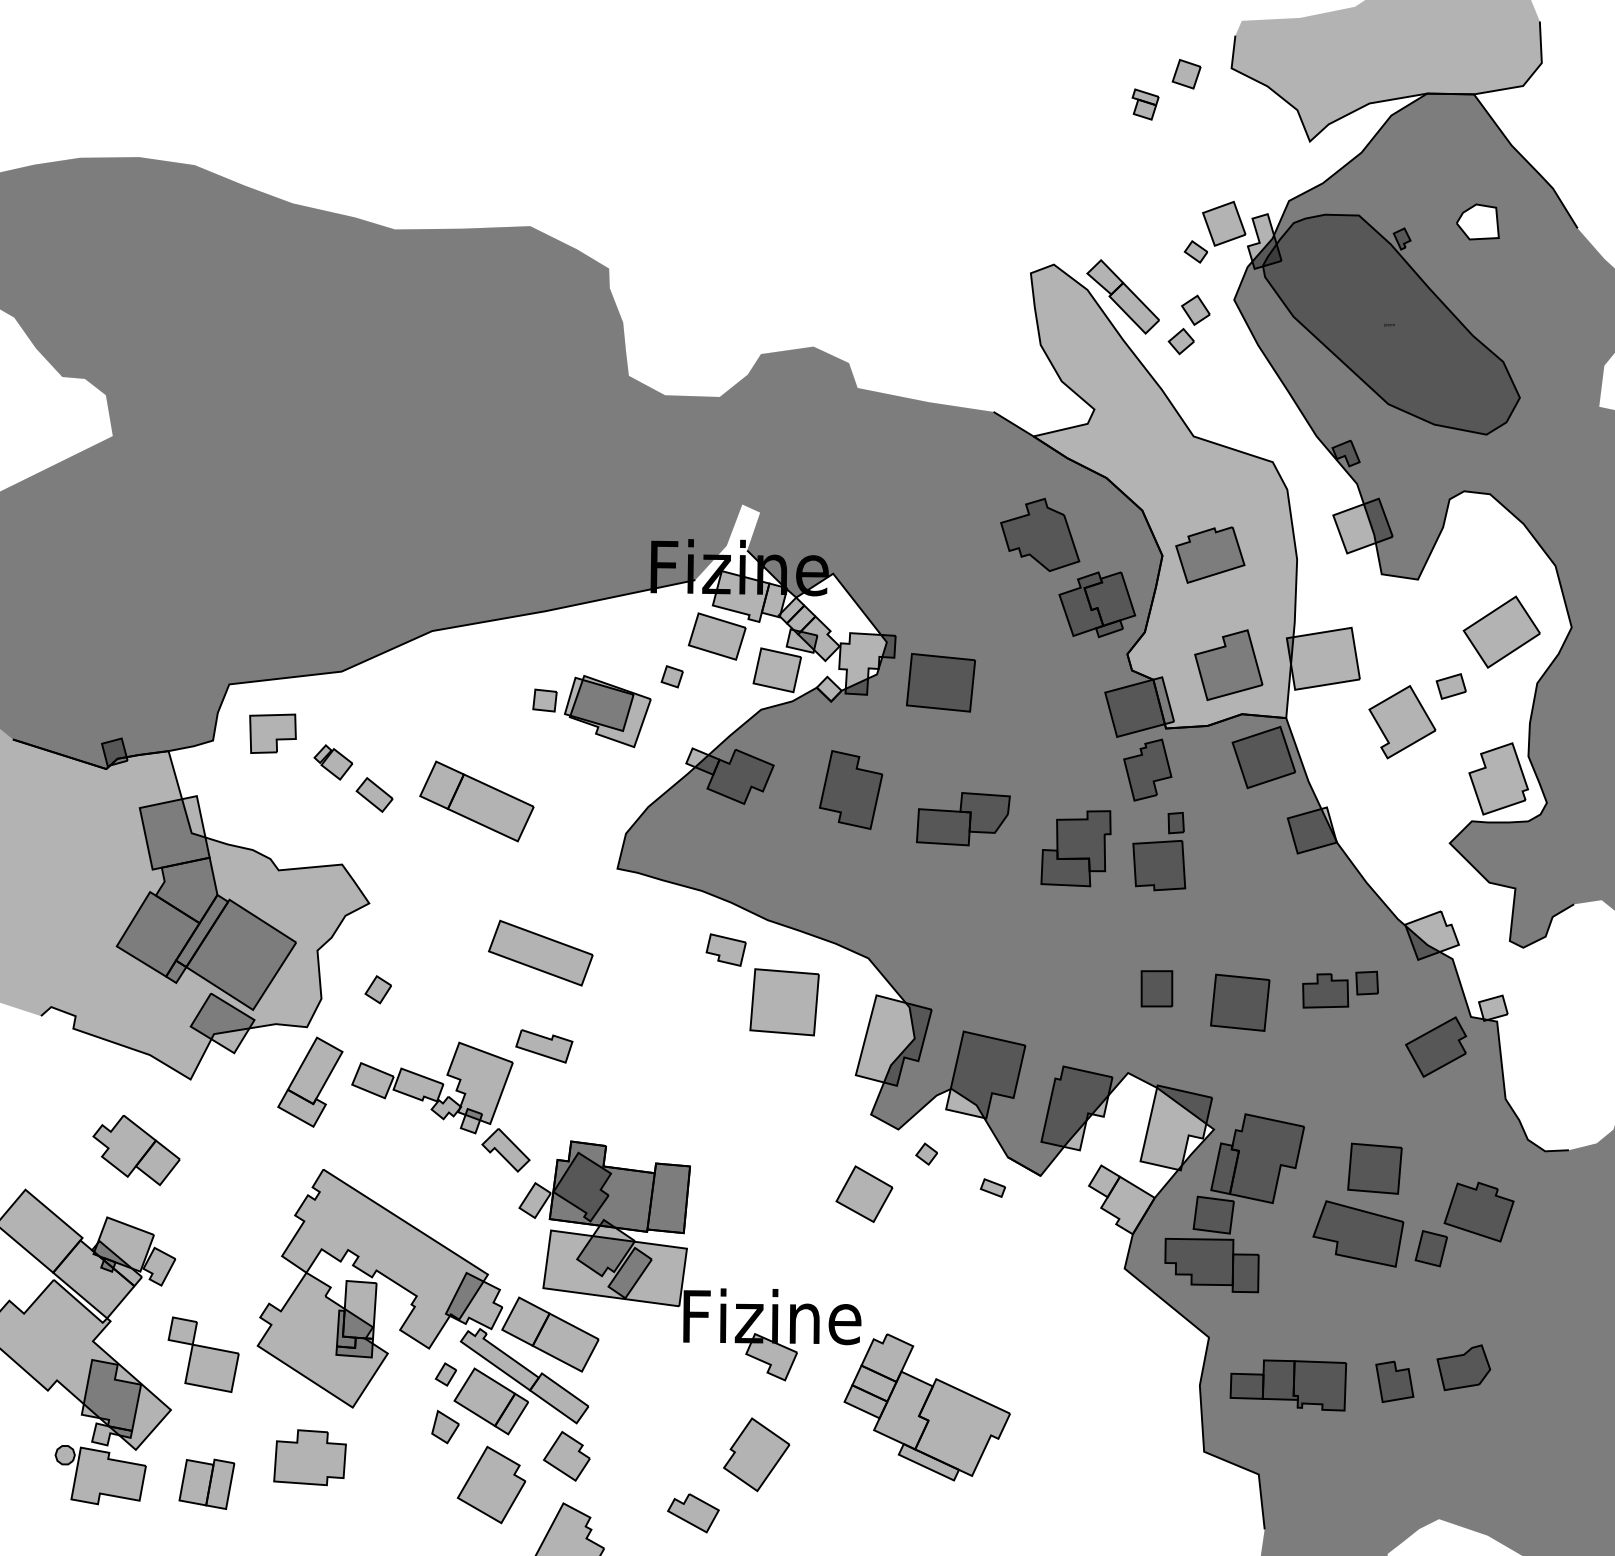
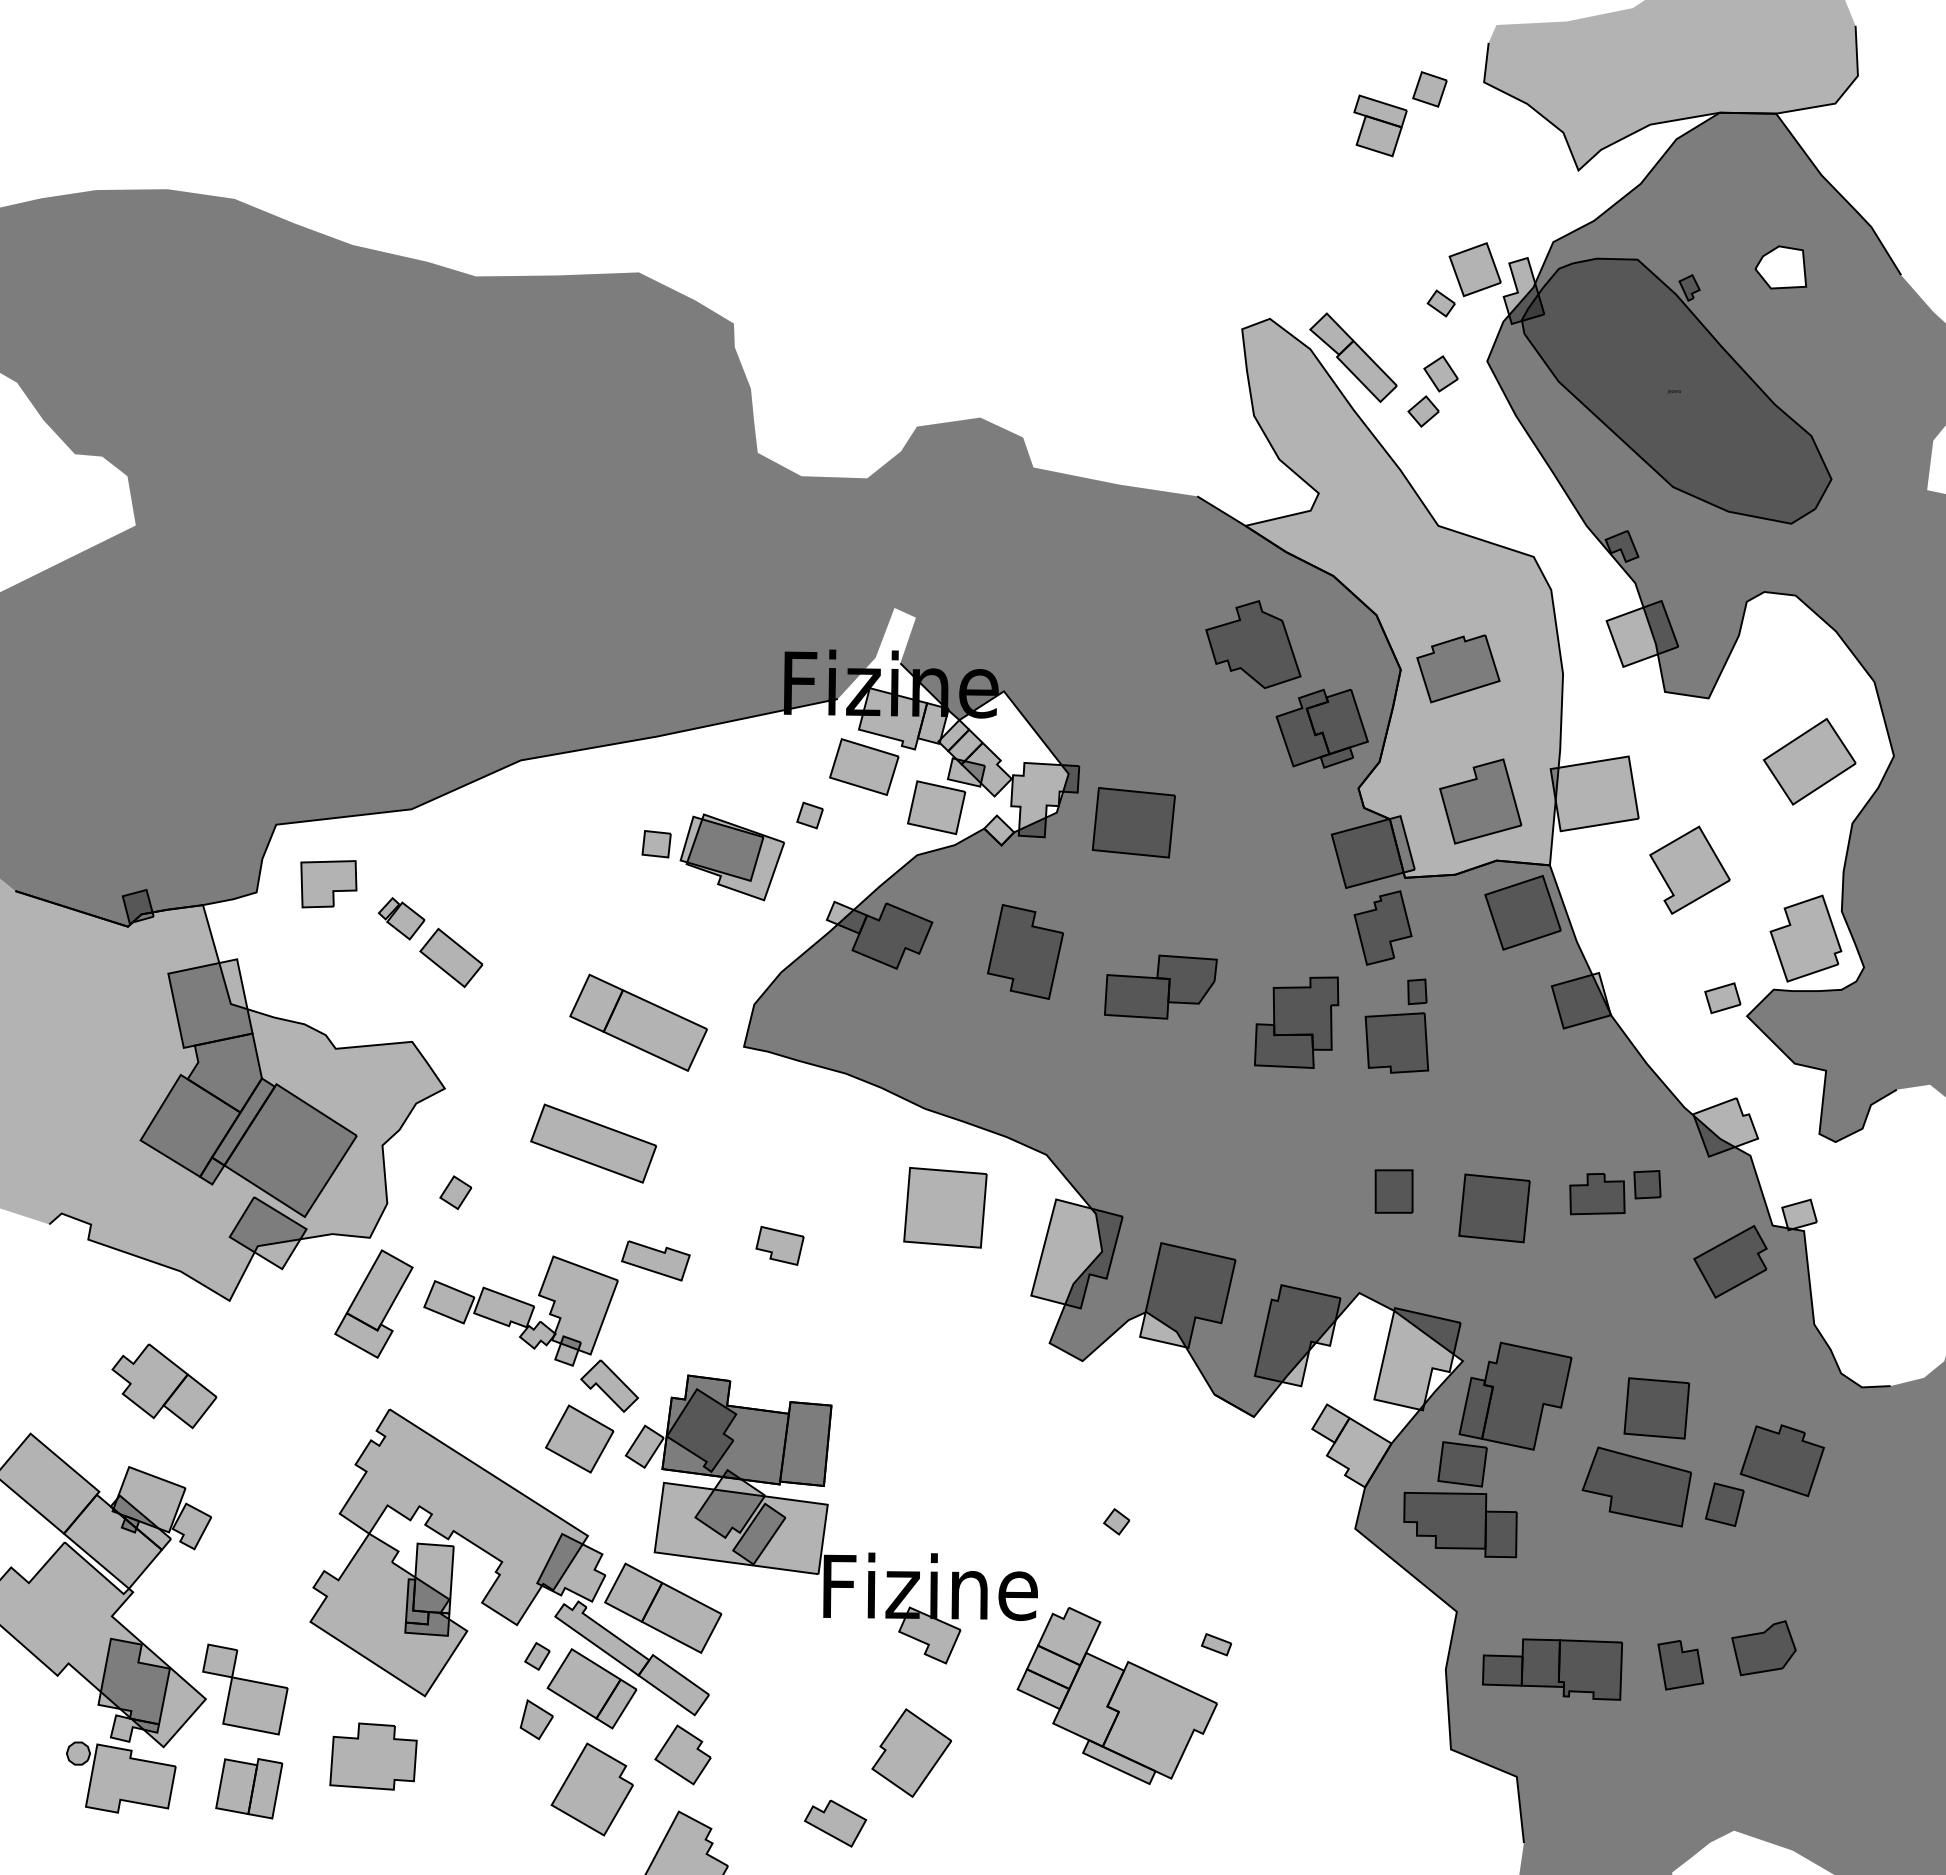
part: (1145, 104) -> (1380, 125), size x1.67
part: (1451, 686) -> (1722, 998), moved
part: (374, 794) -> (451, 957), size x1.43
part: (476, 801) -> (638, 1022), moved
part: (725, 949) -> (779, 1245), moved
part: (540, 953) -> (593, 1143), moved
part: (926, 1153) -> (1116, 1521), moved
part: (992, 1187) -> (1216, 1644), moved
part: (864, 1193) -> (579, 1438), moved
part: (203, 1354) -> (245, 1689), moved

